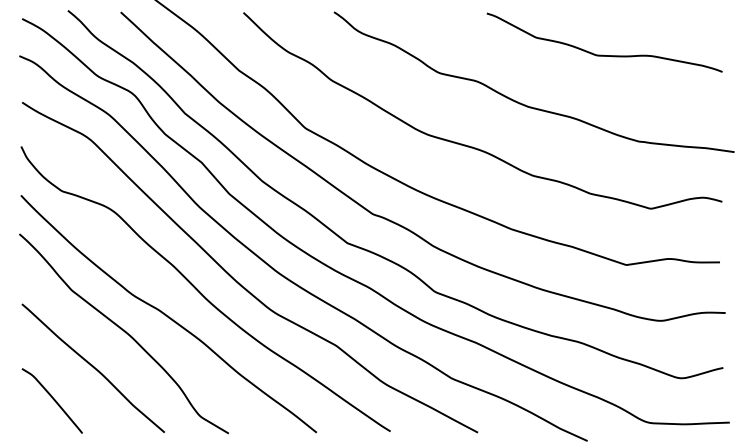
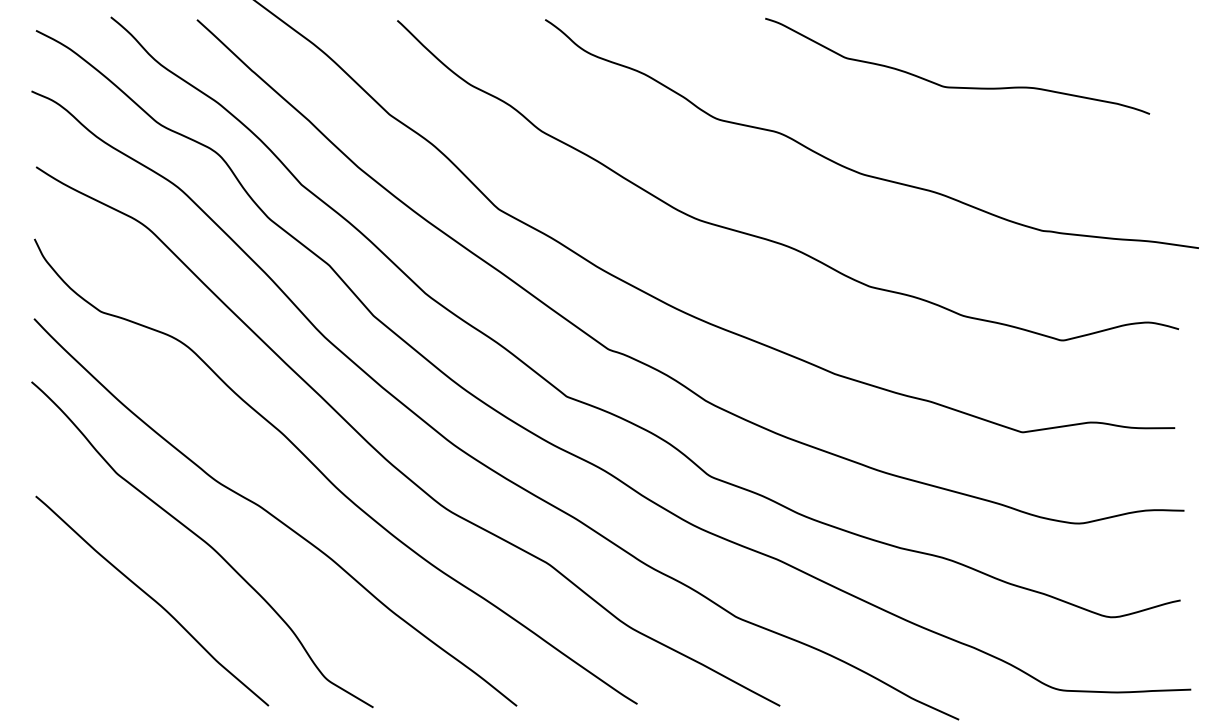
curve: (603, 54) -> (955, 85), moved
curve: (52, 399) -> (85, 651), removed

